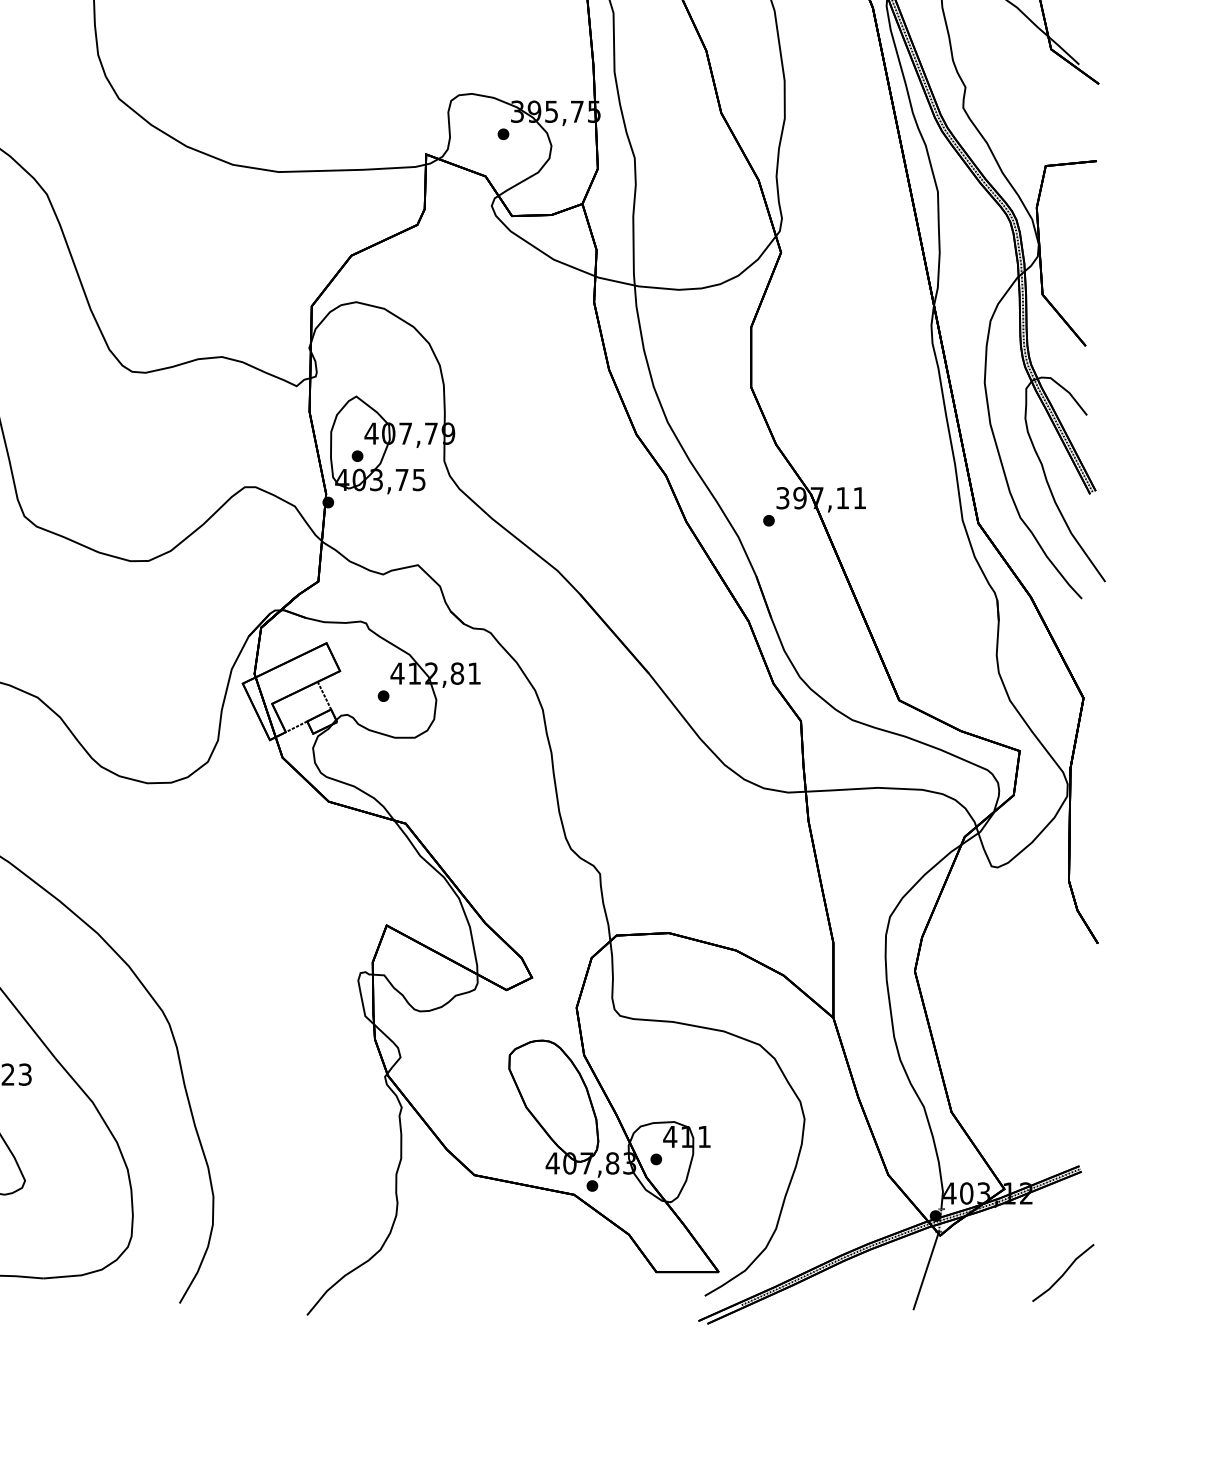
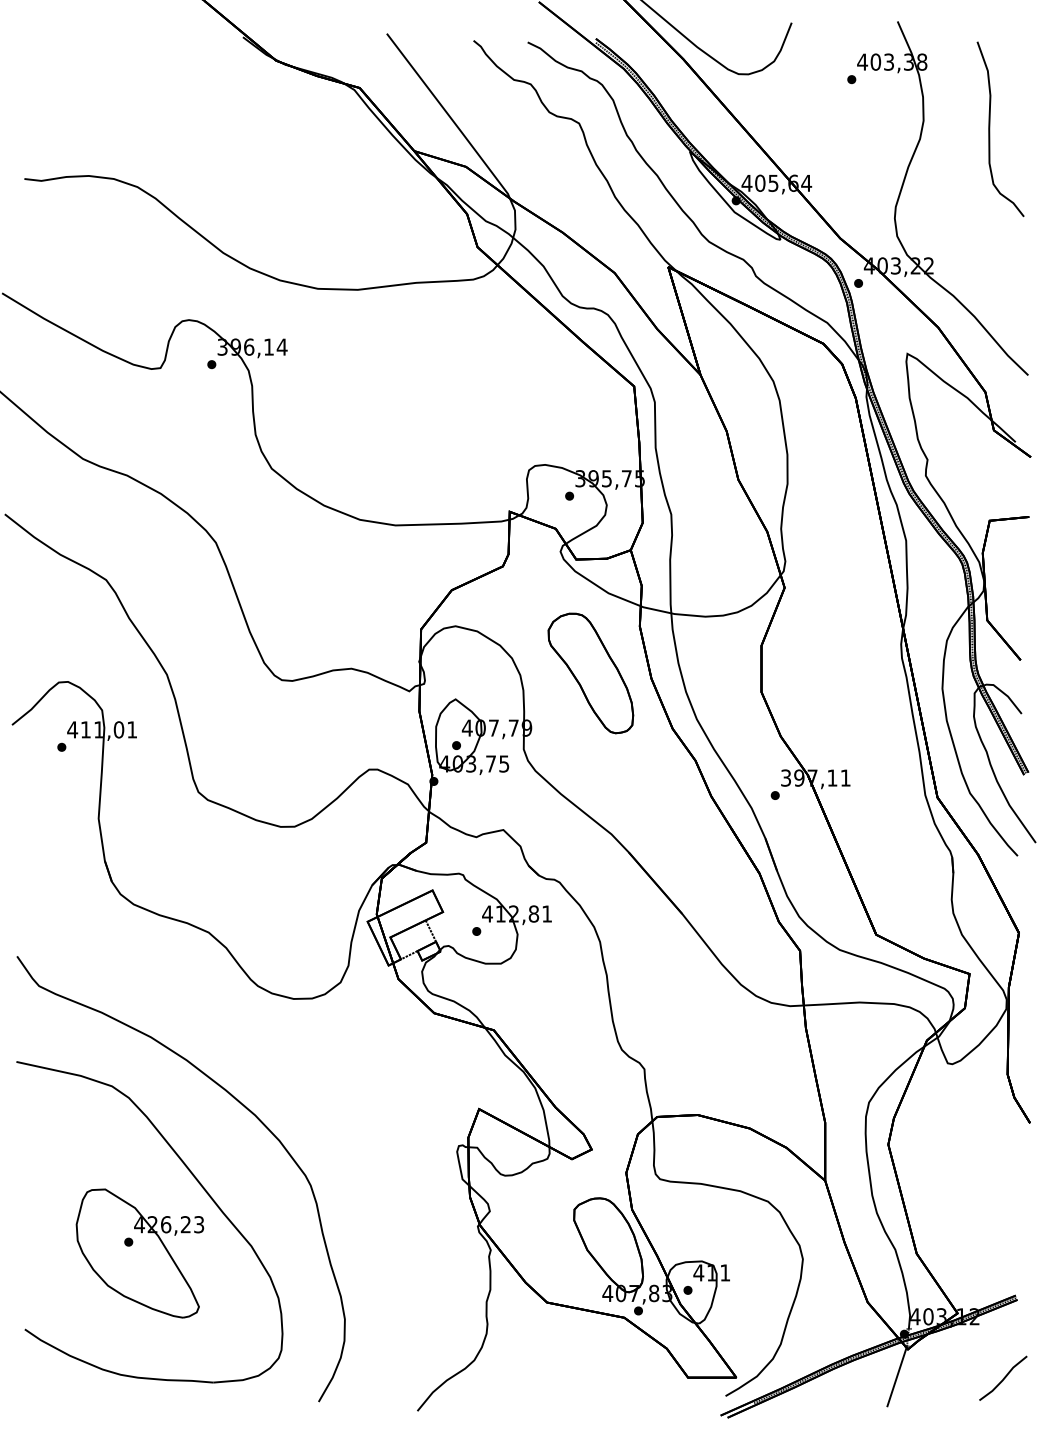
part: (530, 363) -> (590, 673), added

